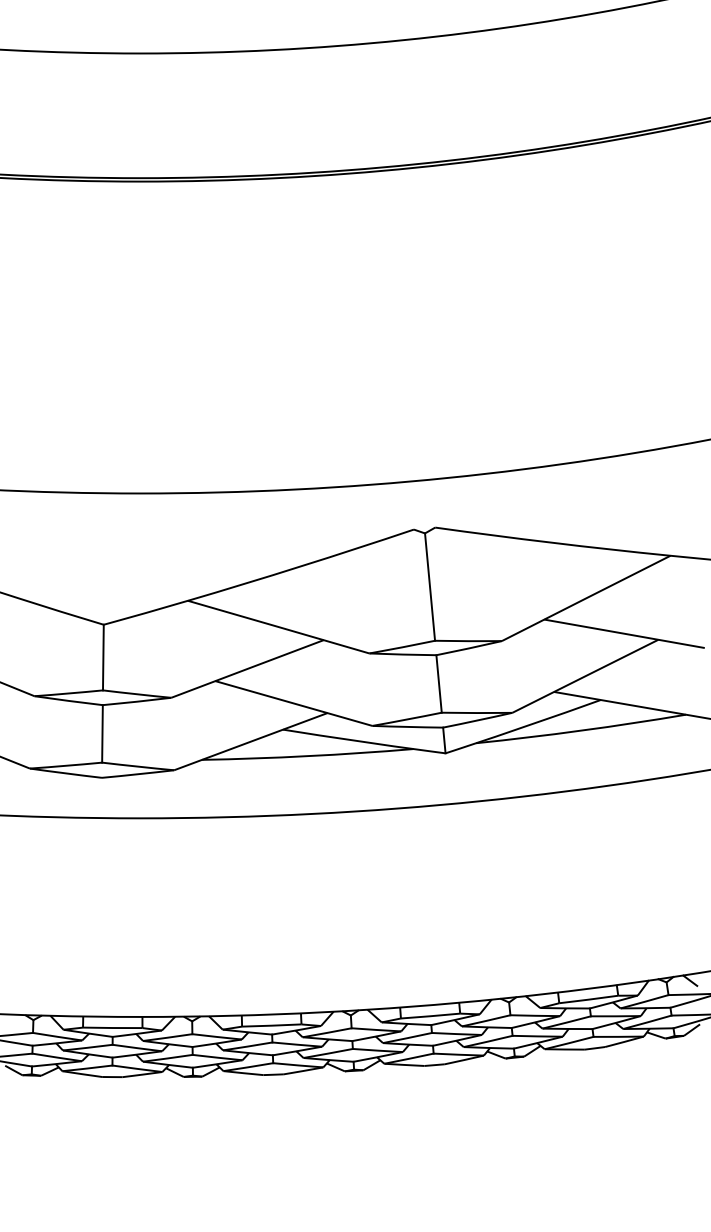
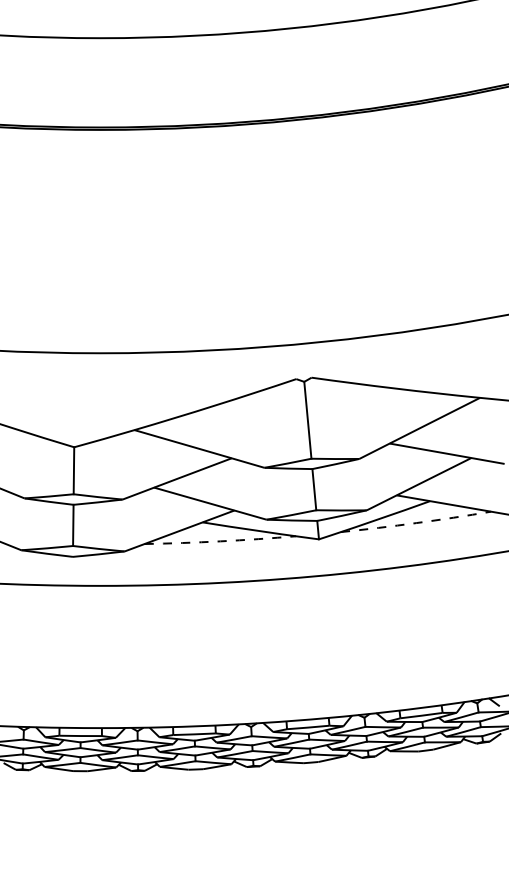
arc: (581, 731) -> (416, 523), solid -> dashed
arc: (308, 756) -> (220, 541), solid -> dashed

